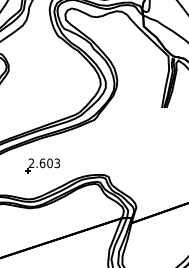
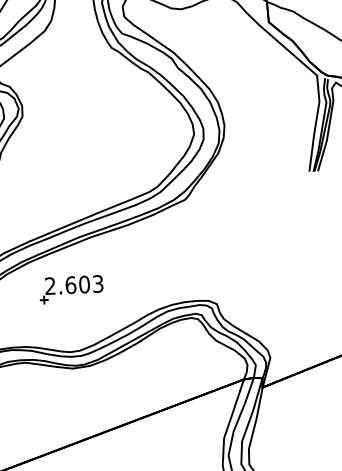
part: (42, 165) -> (70, 289), moved

